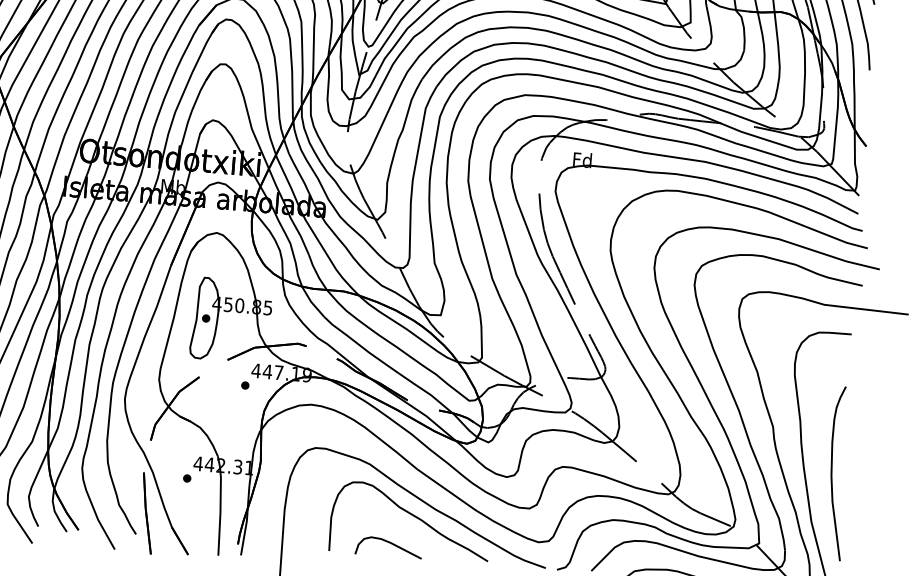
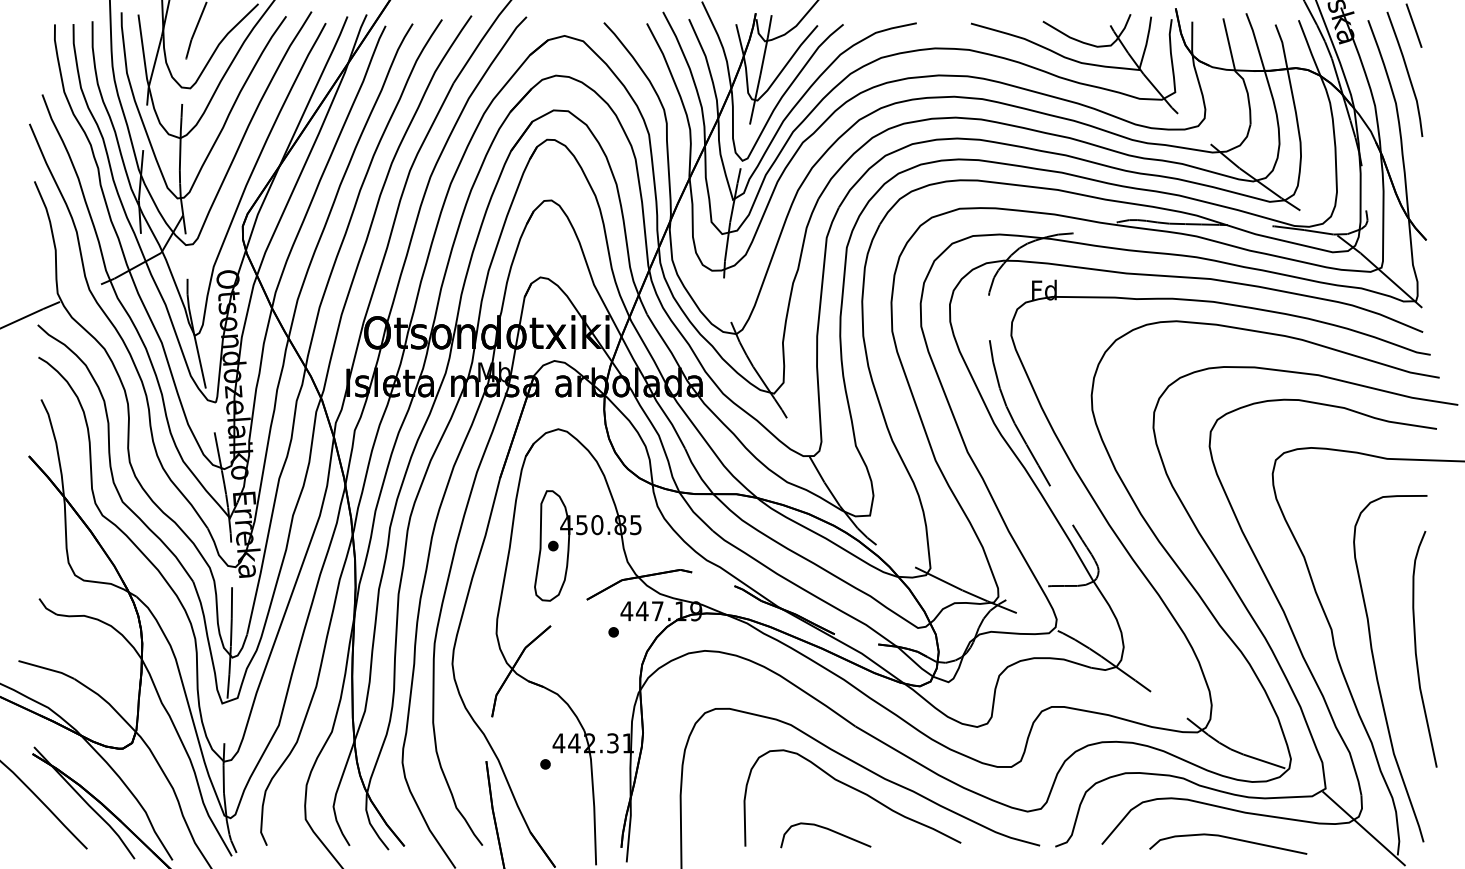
curve: (832, 473) -> (1416, 649), moved

